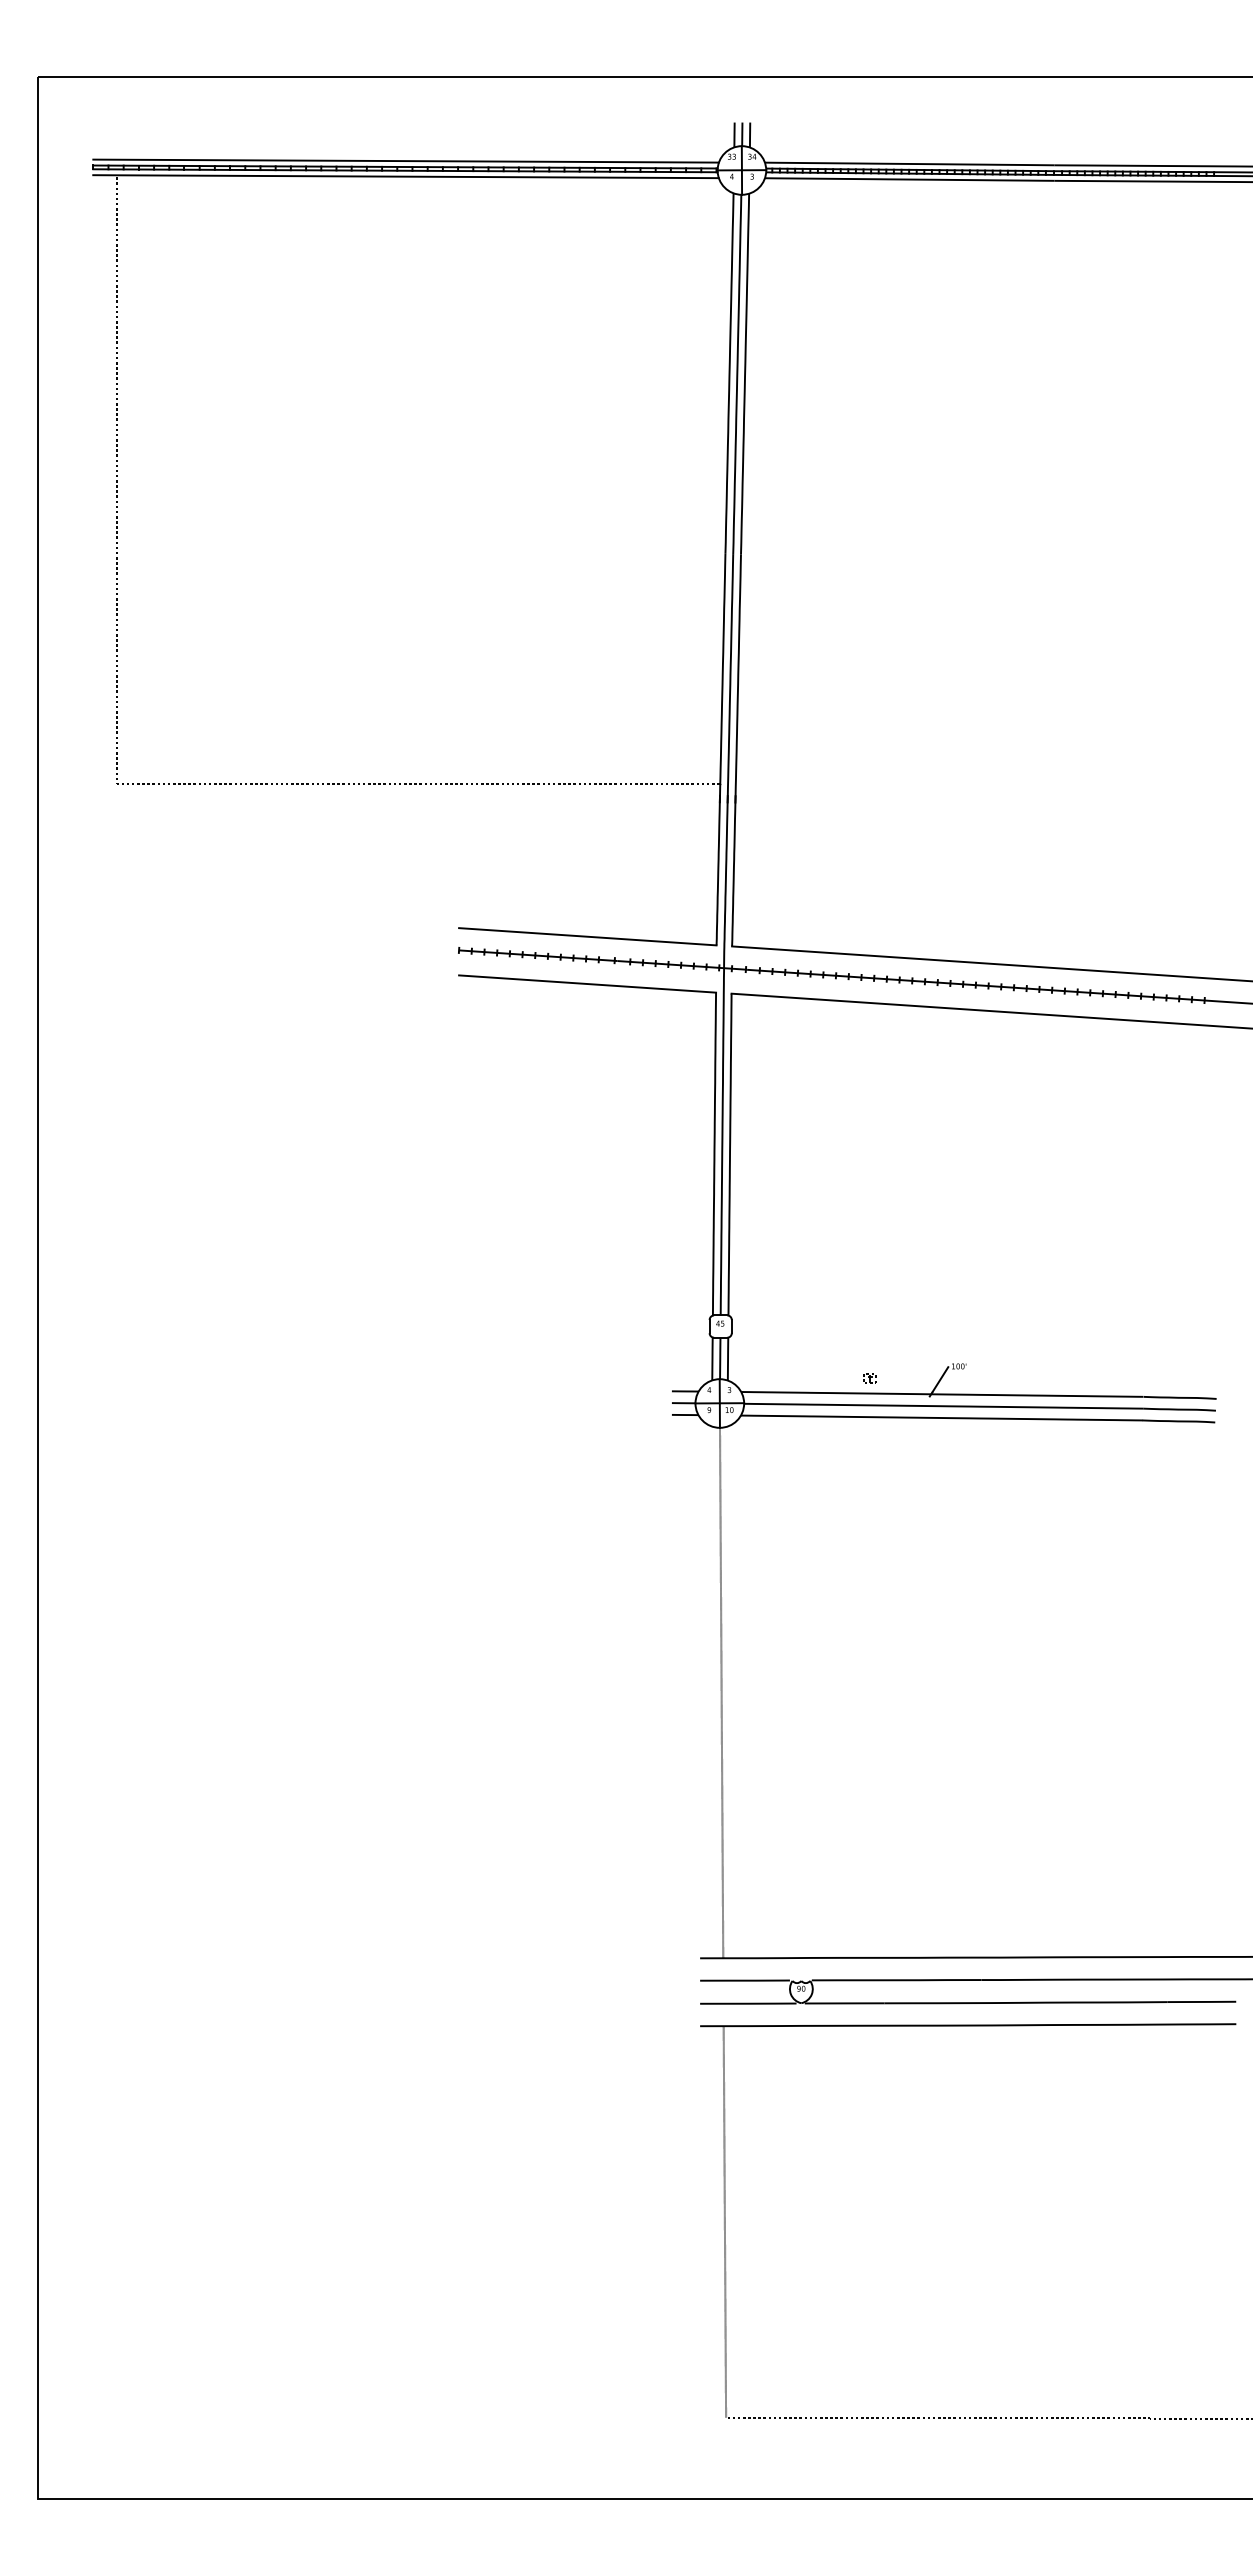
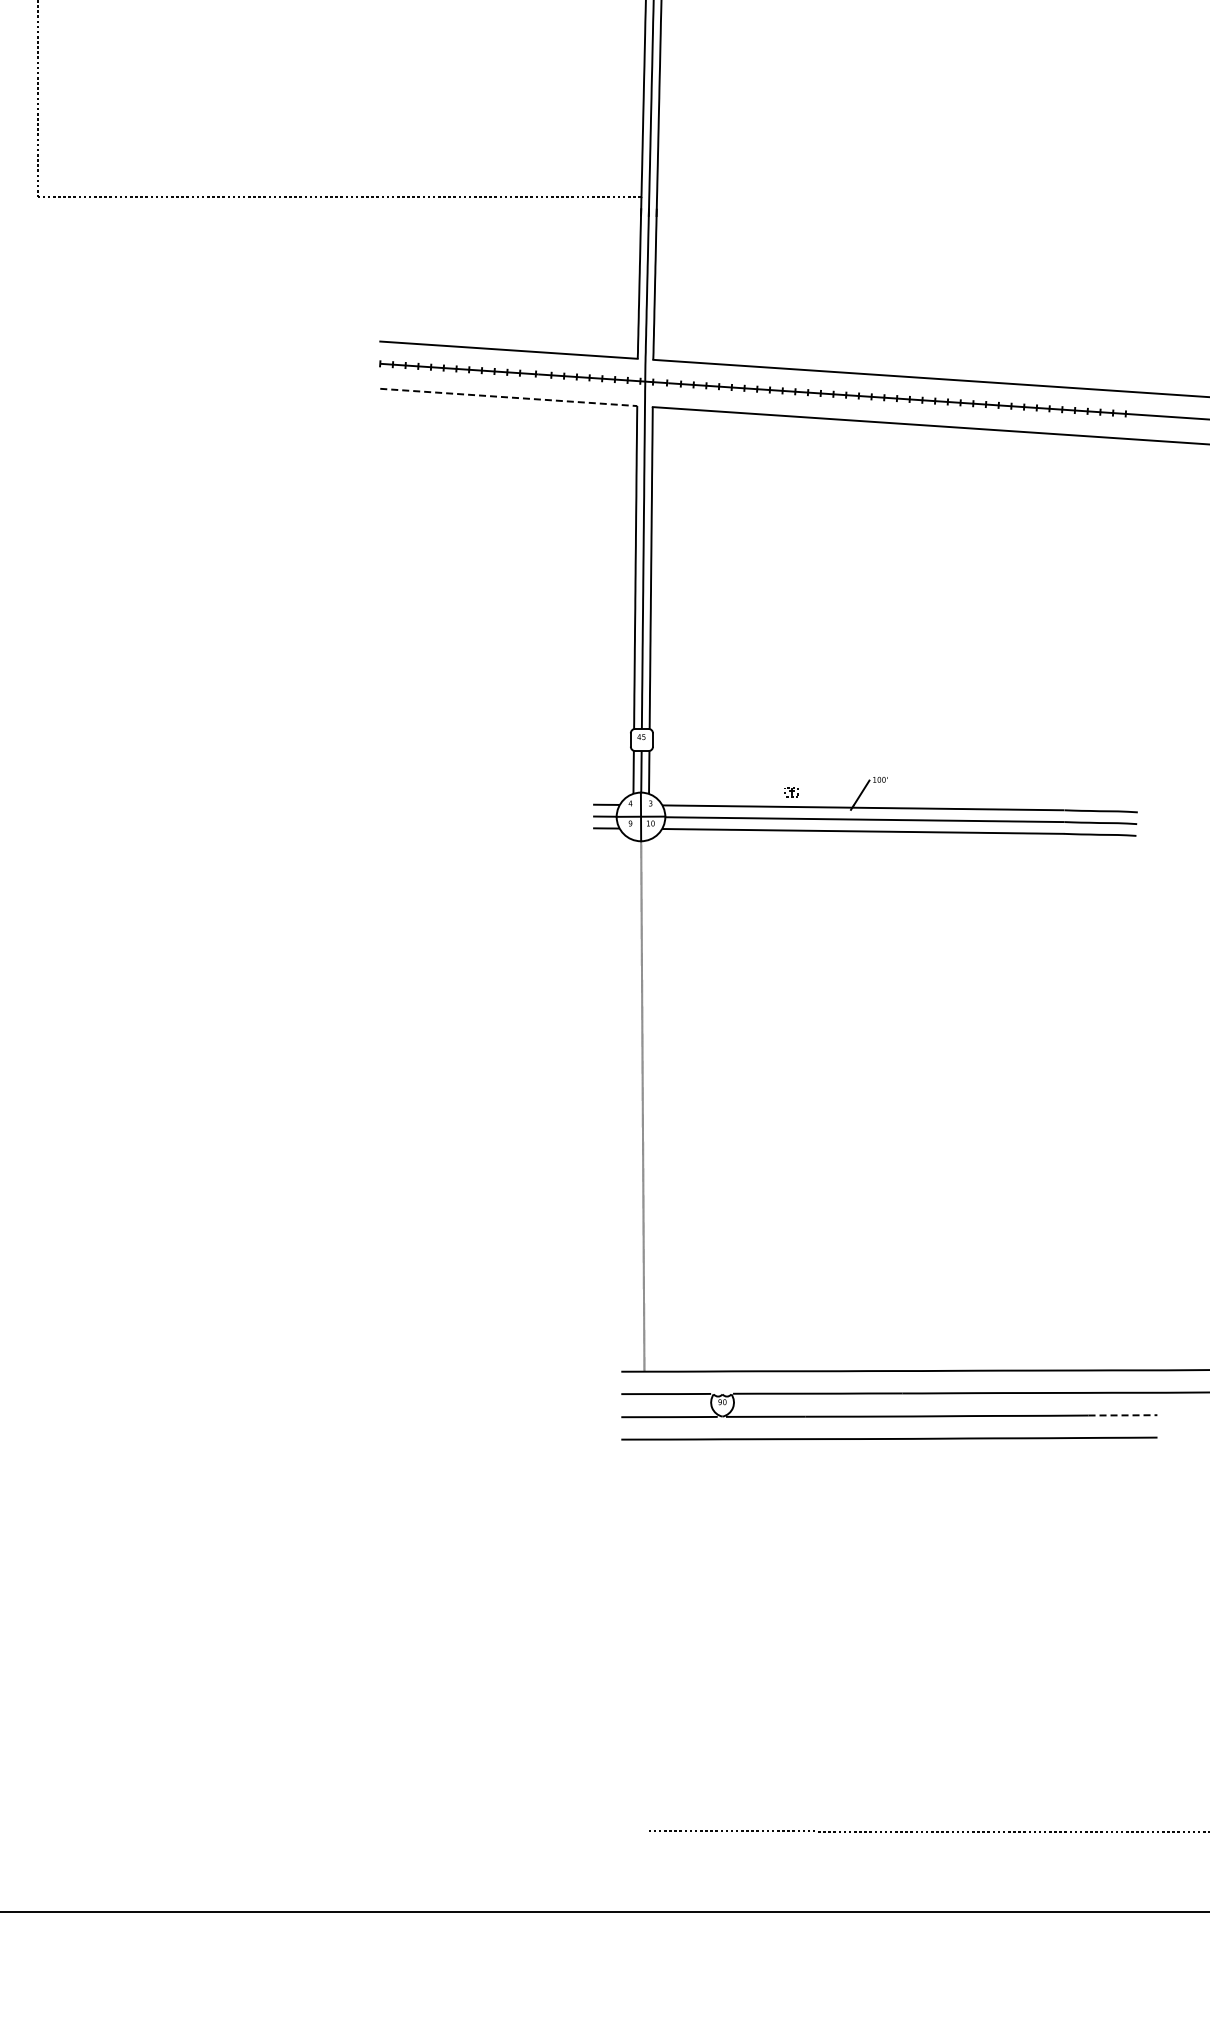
line: (587, 984) -> (508, 397), solid -> dashed
line: (1203, 2001) -> (1124, 1414), solid -> dashed
line: (724, 2221) -> (645, 1634), removed

